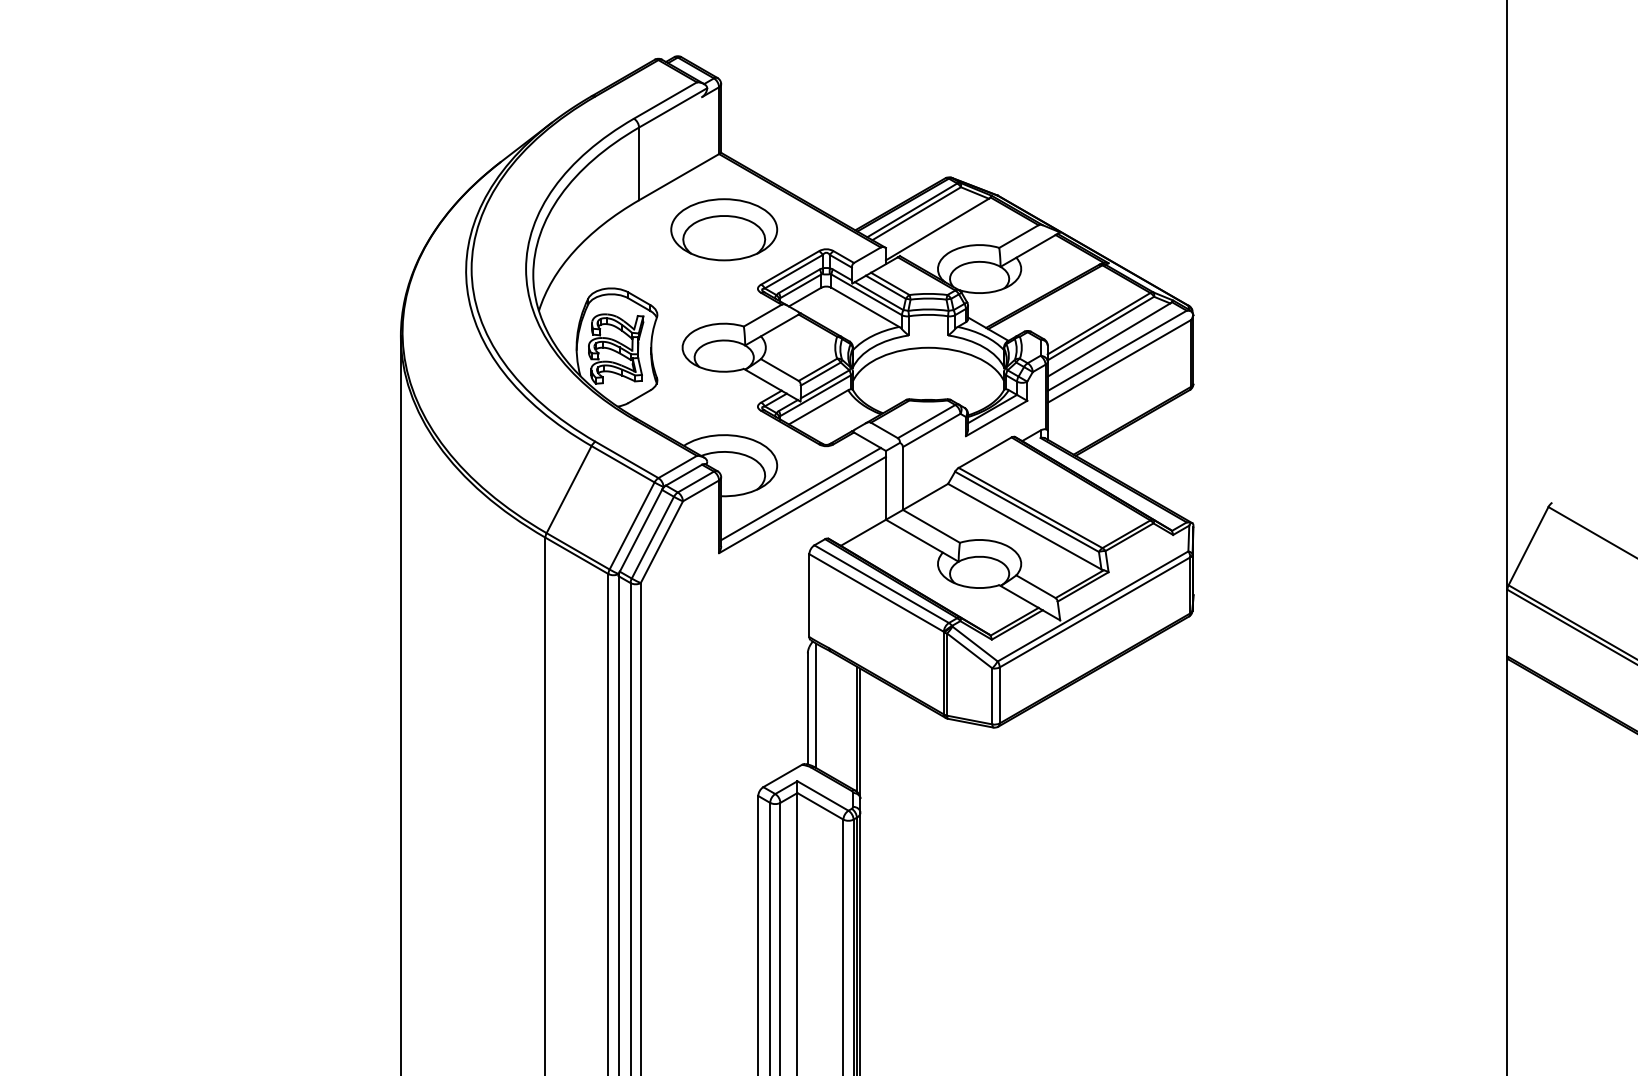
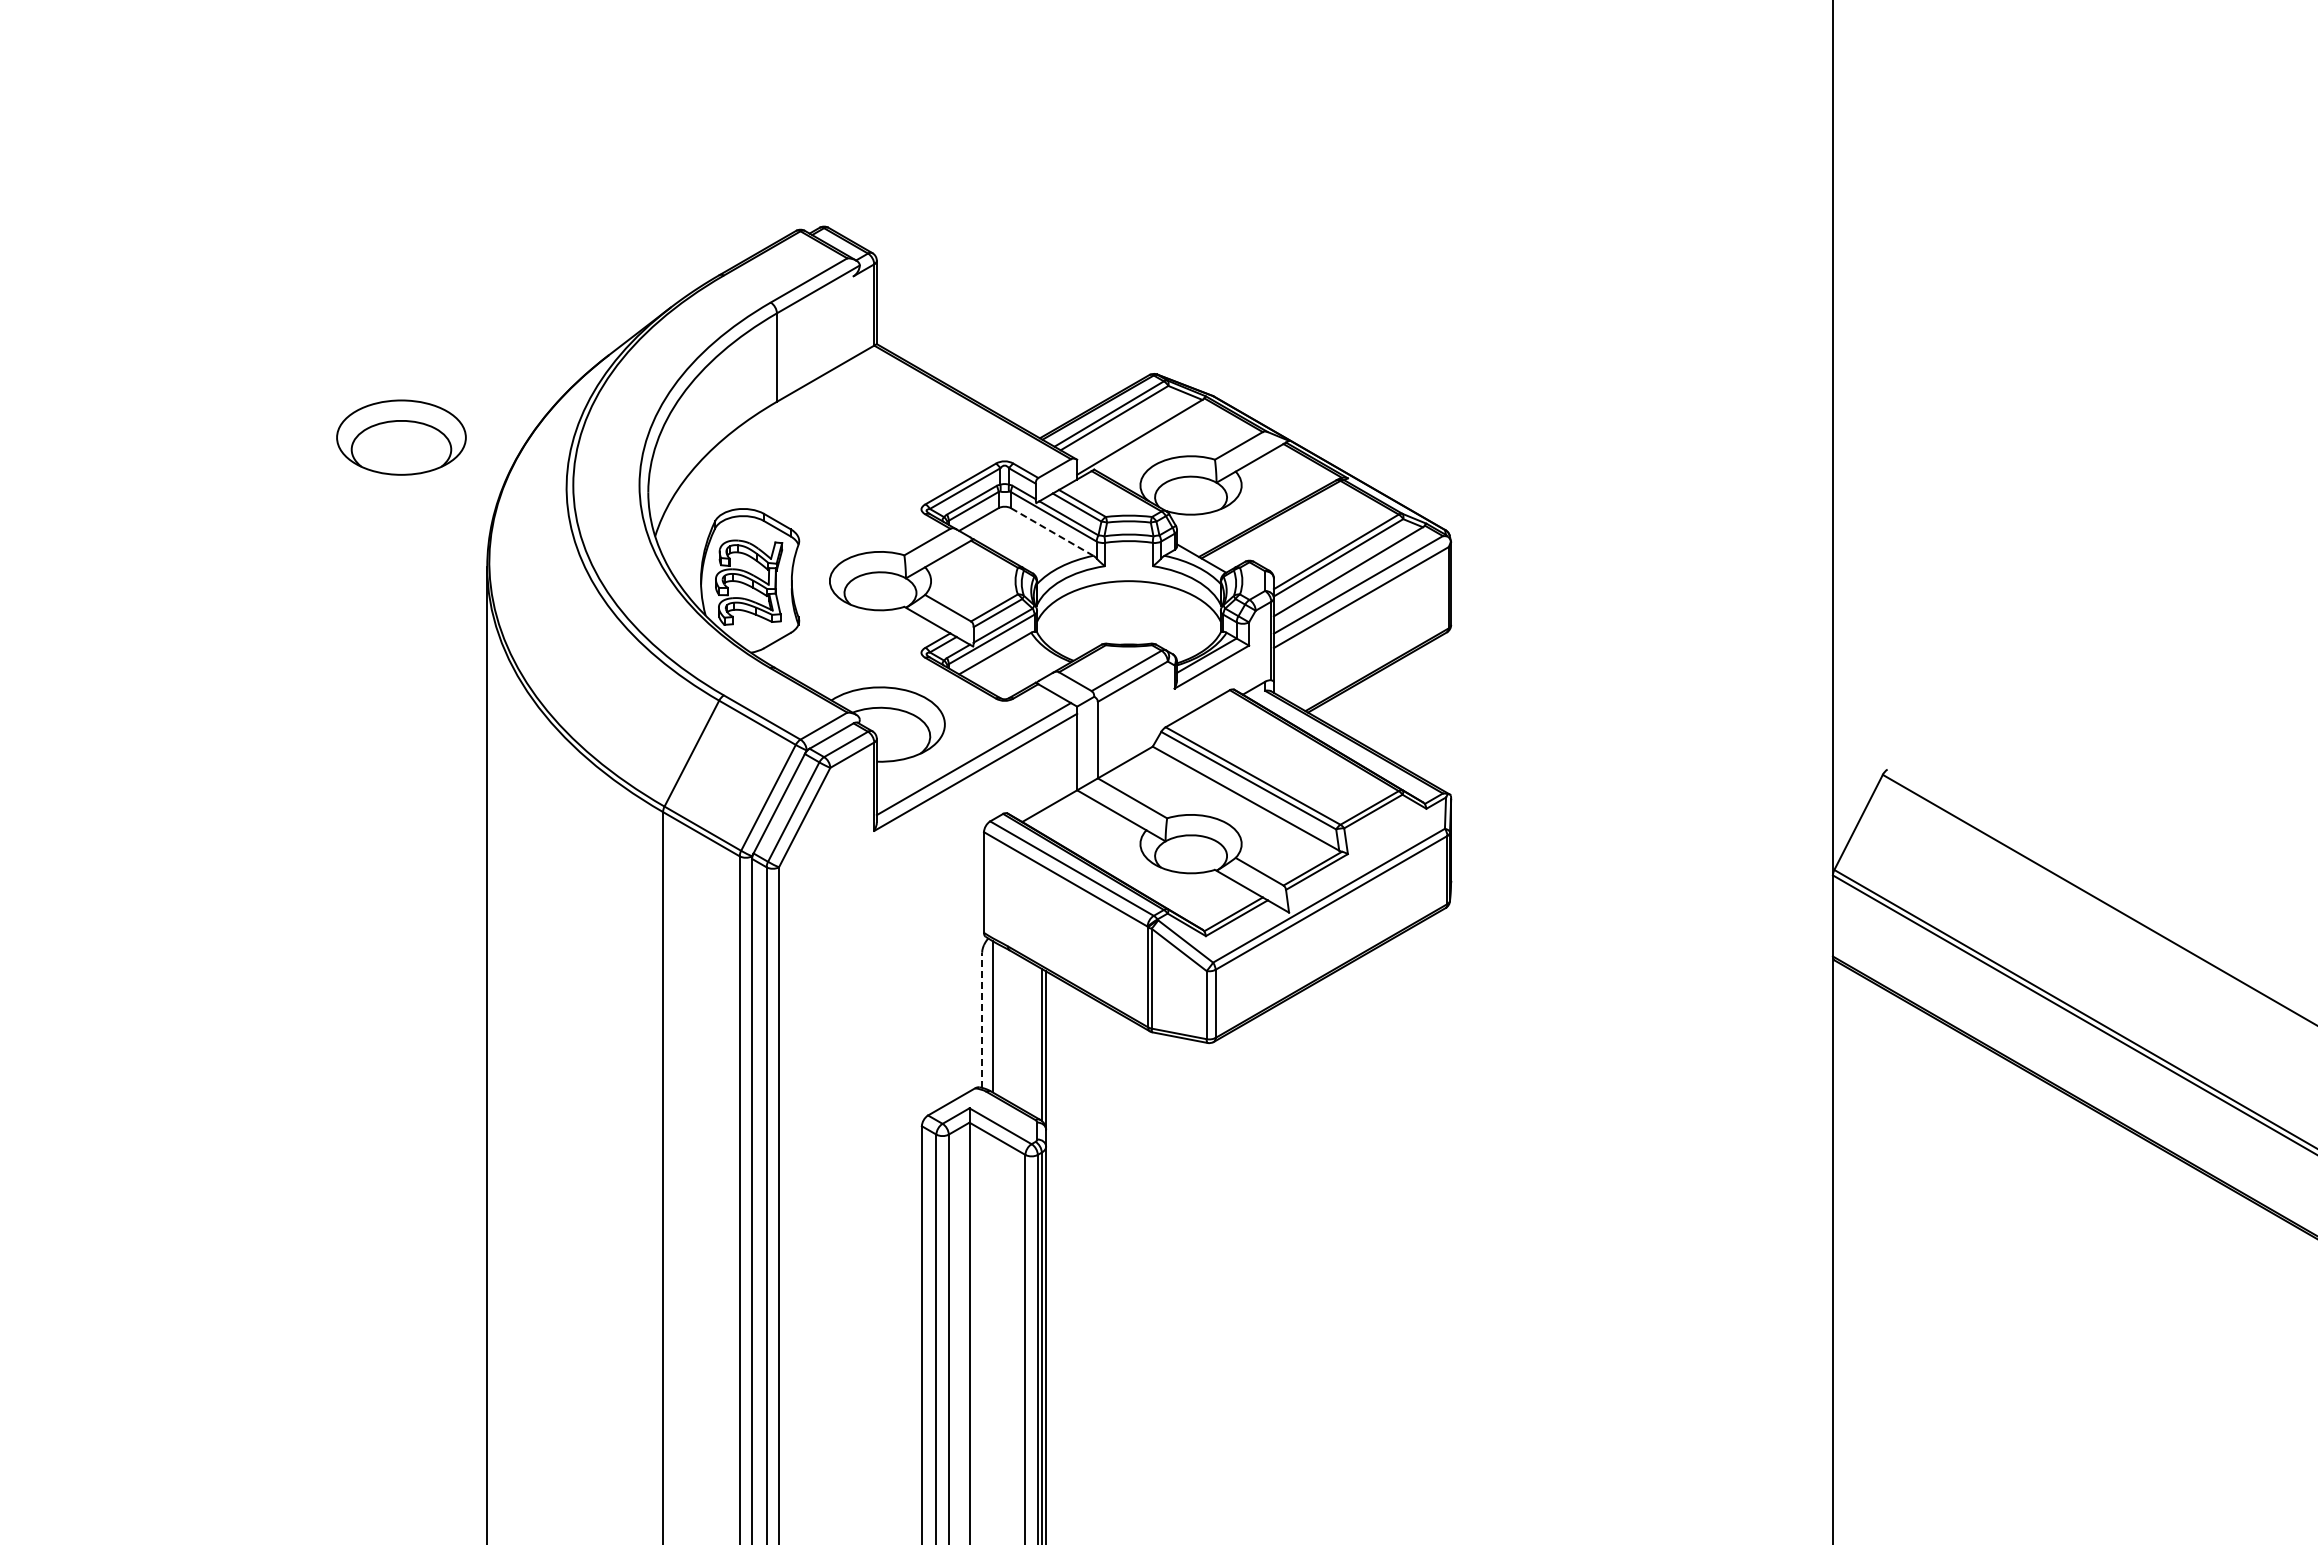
part: (724, 229) -> (401, 437), moved
line: (865, 307) -> (1052, 532), solid -> dashed
line: (808, 709) -> (982, 1020), solid -> dashed

